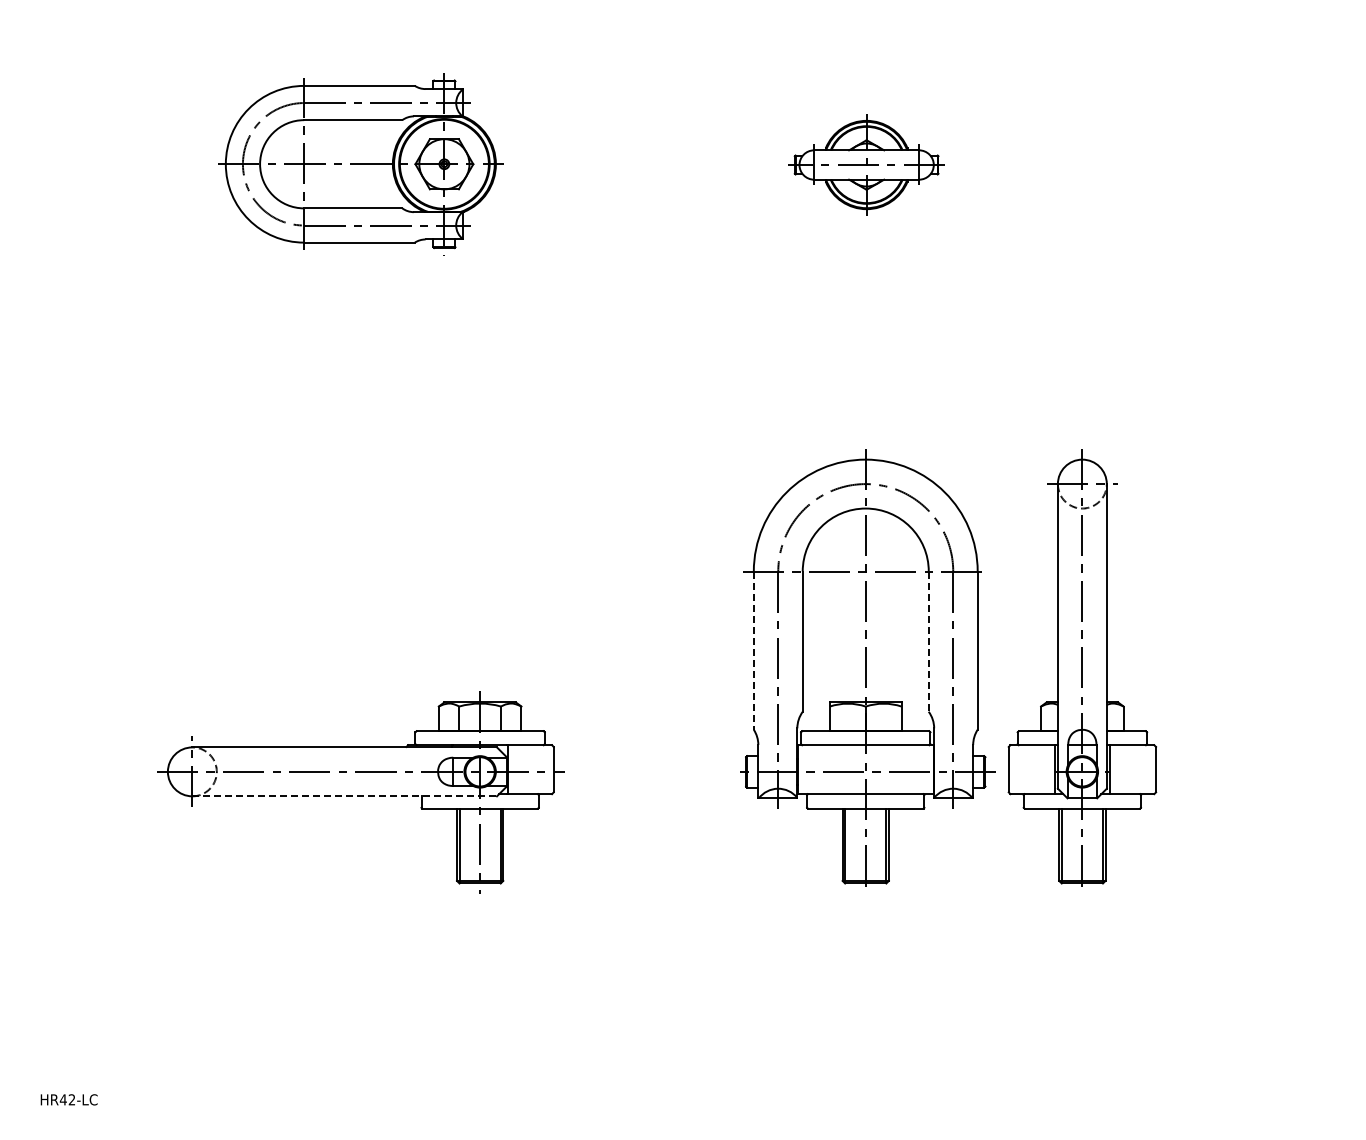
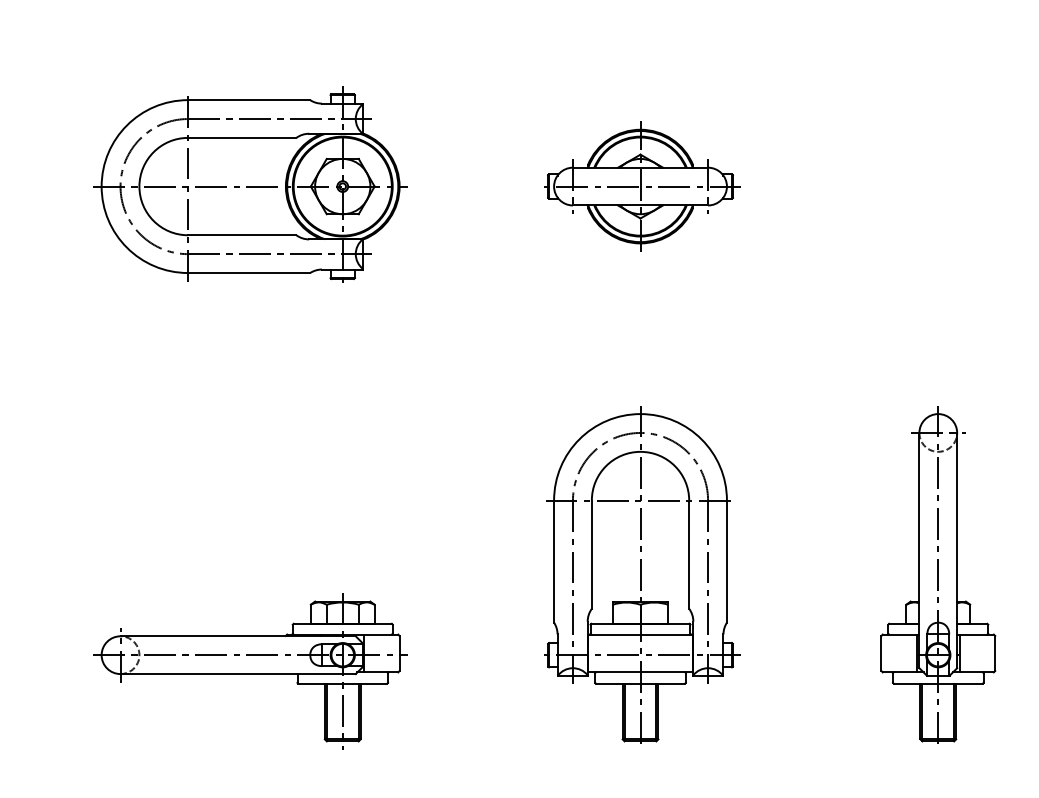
part: (360, 162) -> (250, 184), size x1.43
part: (867, 164) -> (641, 186), size x1.67
line: (928, 642) -> (688, 555), dashed -> solid
line: (753, 651) -> (553, 562), dashed -> solid
part: (1082, 667) -> (938, 574), moved
line: (345, 796) -> (238, 674), dashed -> solid

